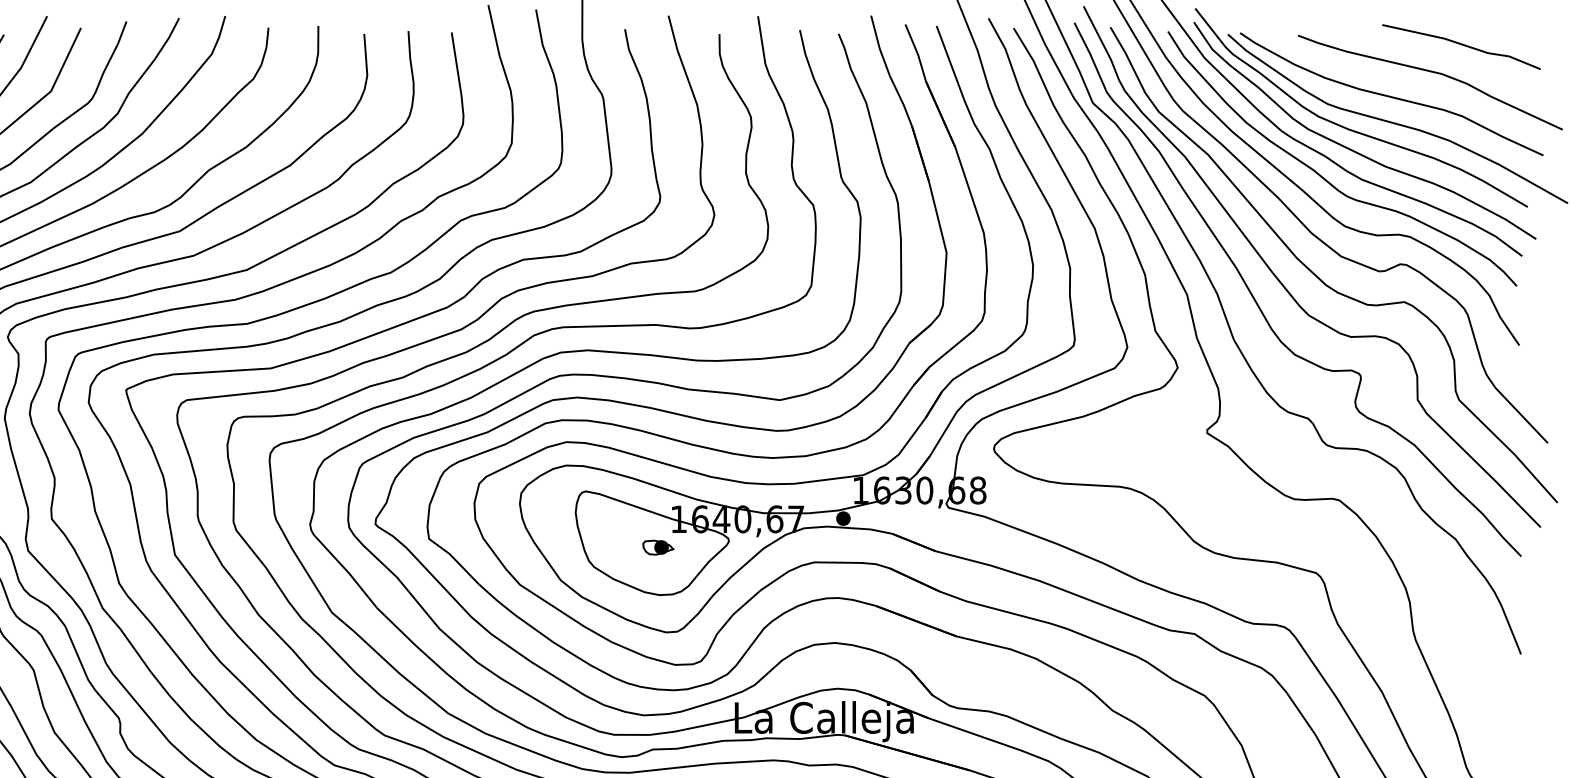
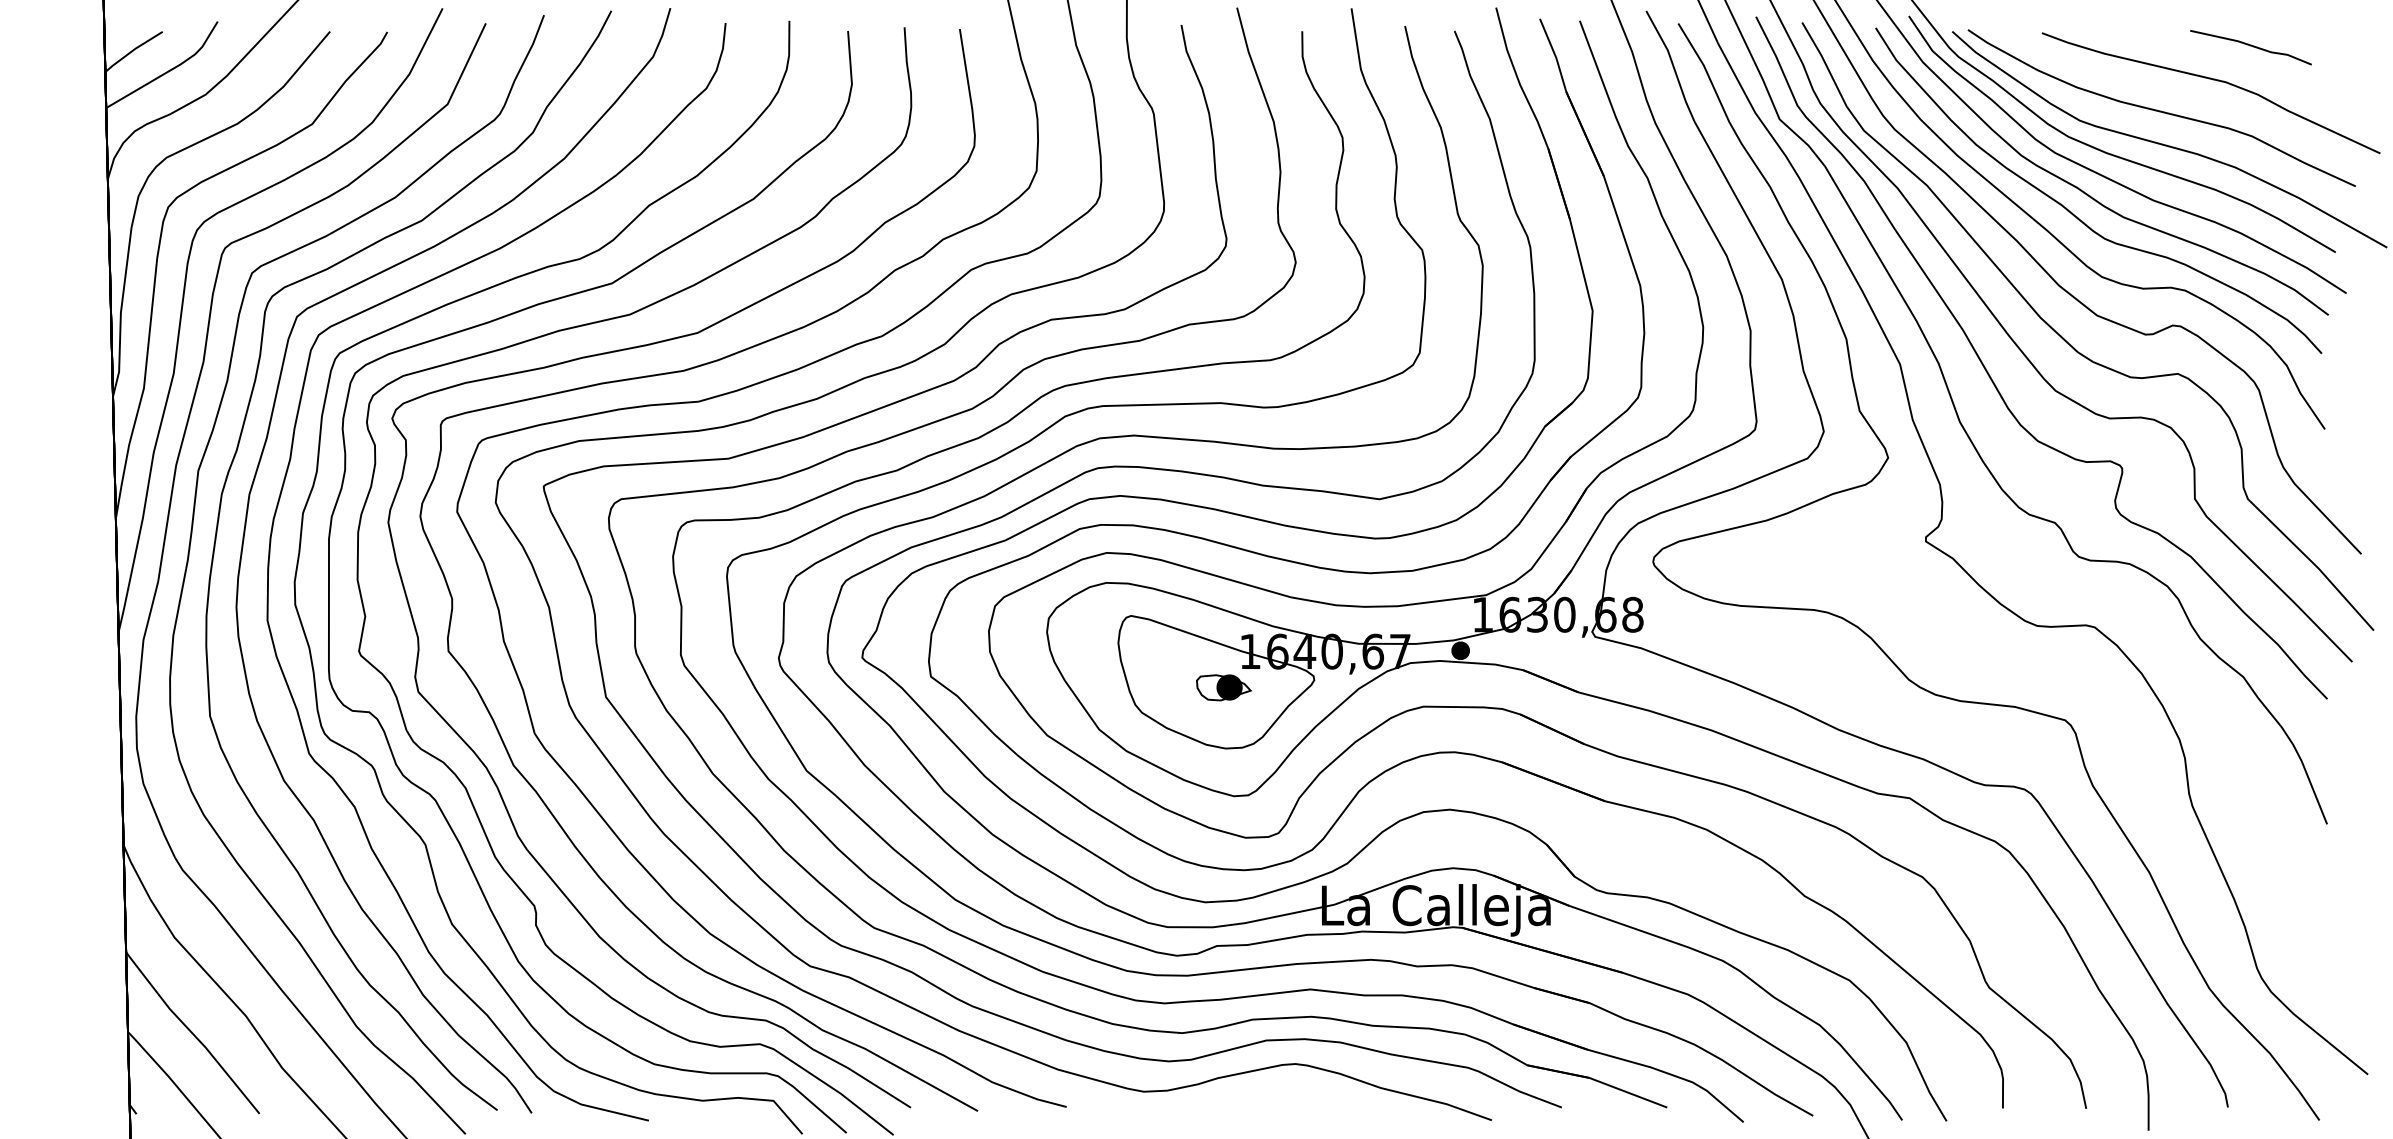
part: (1461, 46) -> (2250, 47), size x0.6
part: (658, 547) -> (1224, 687), size x1.4

